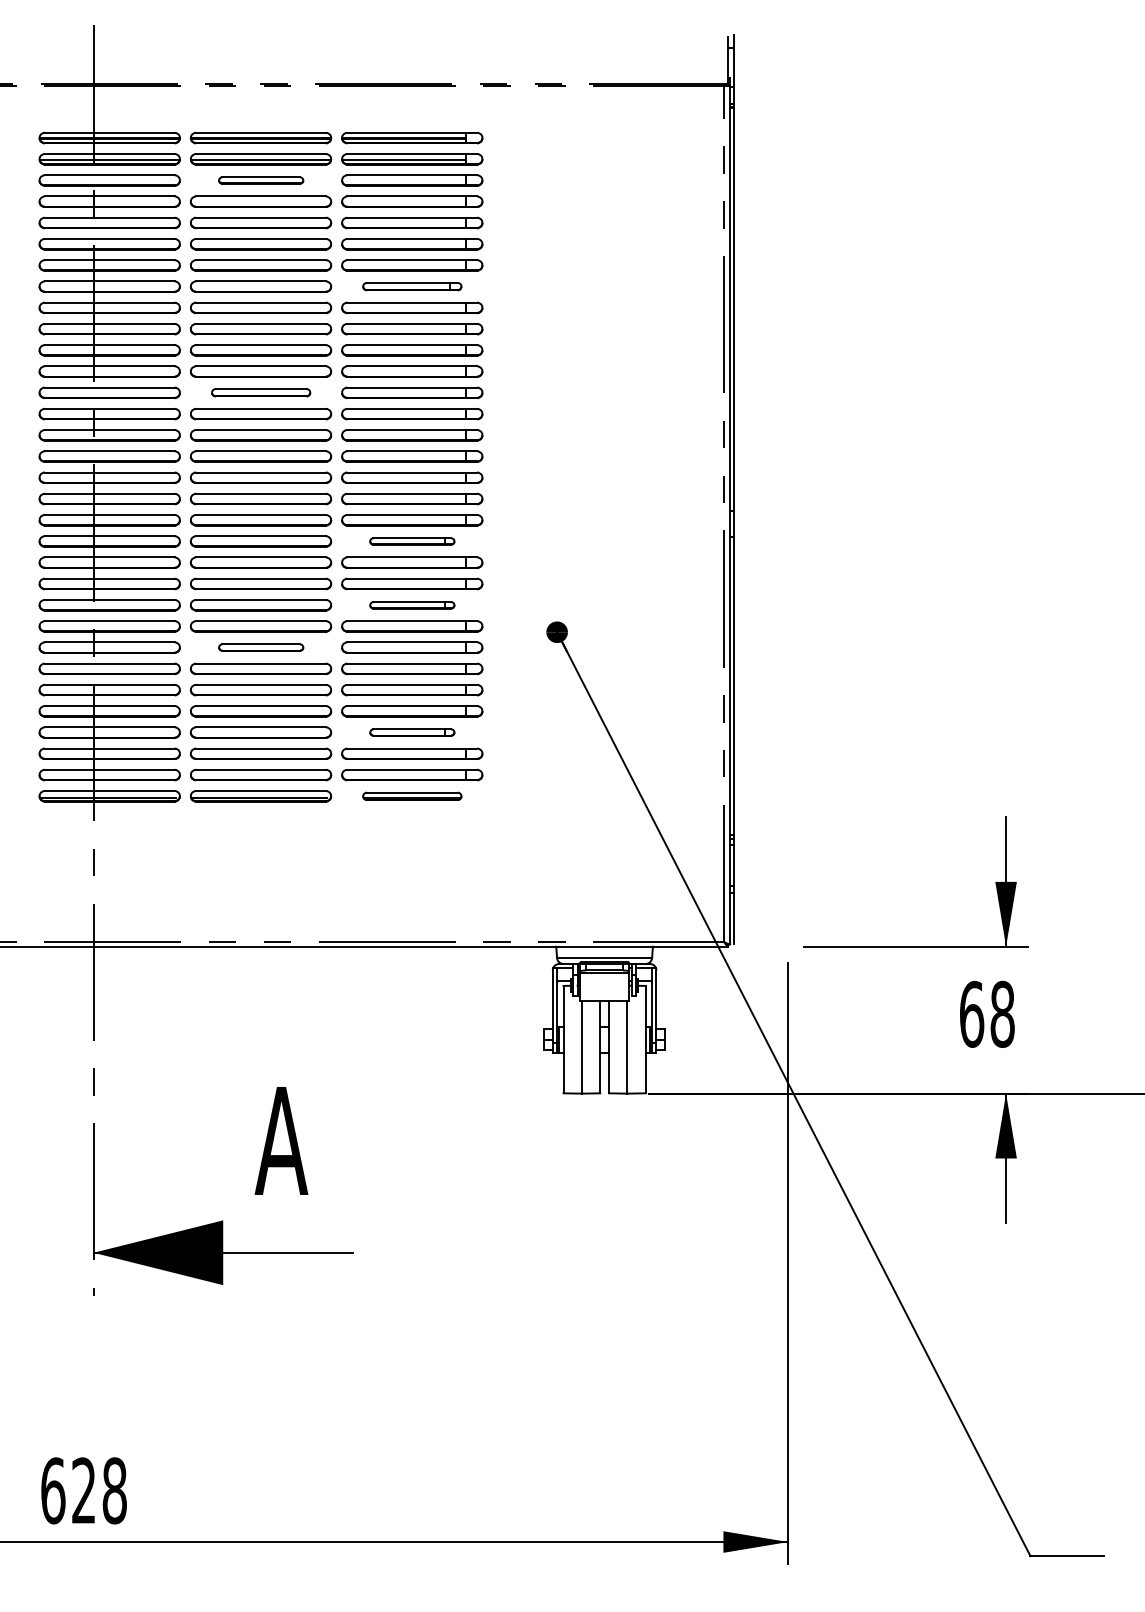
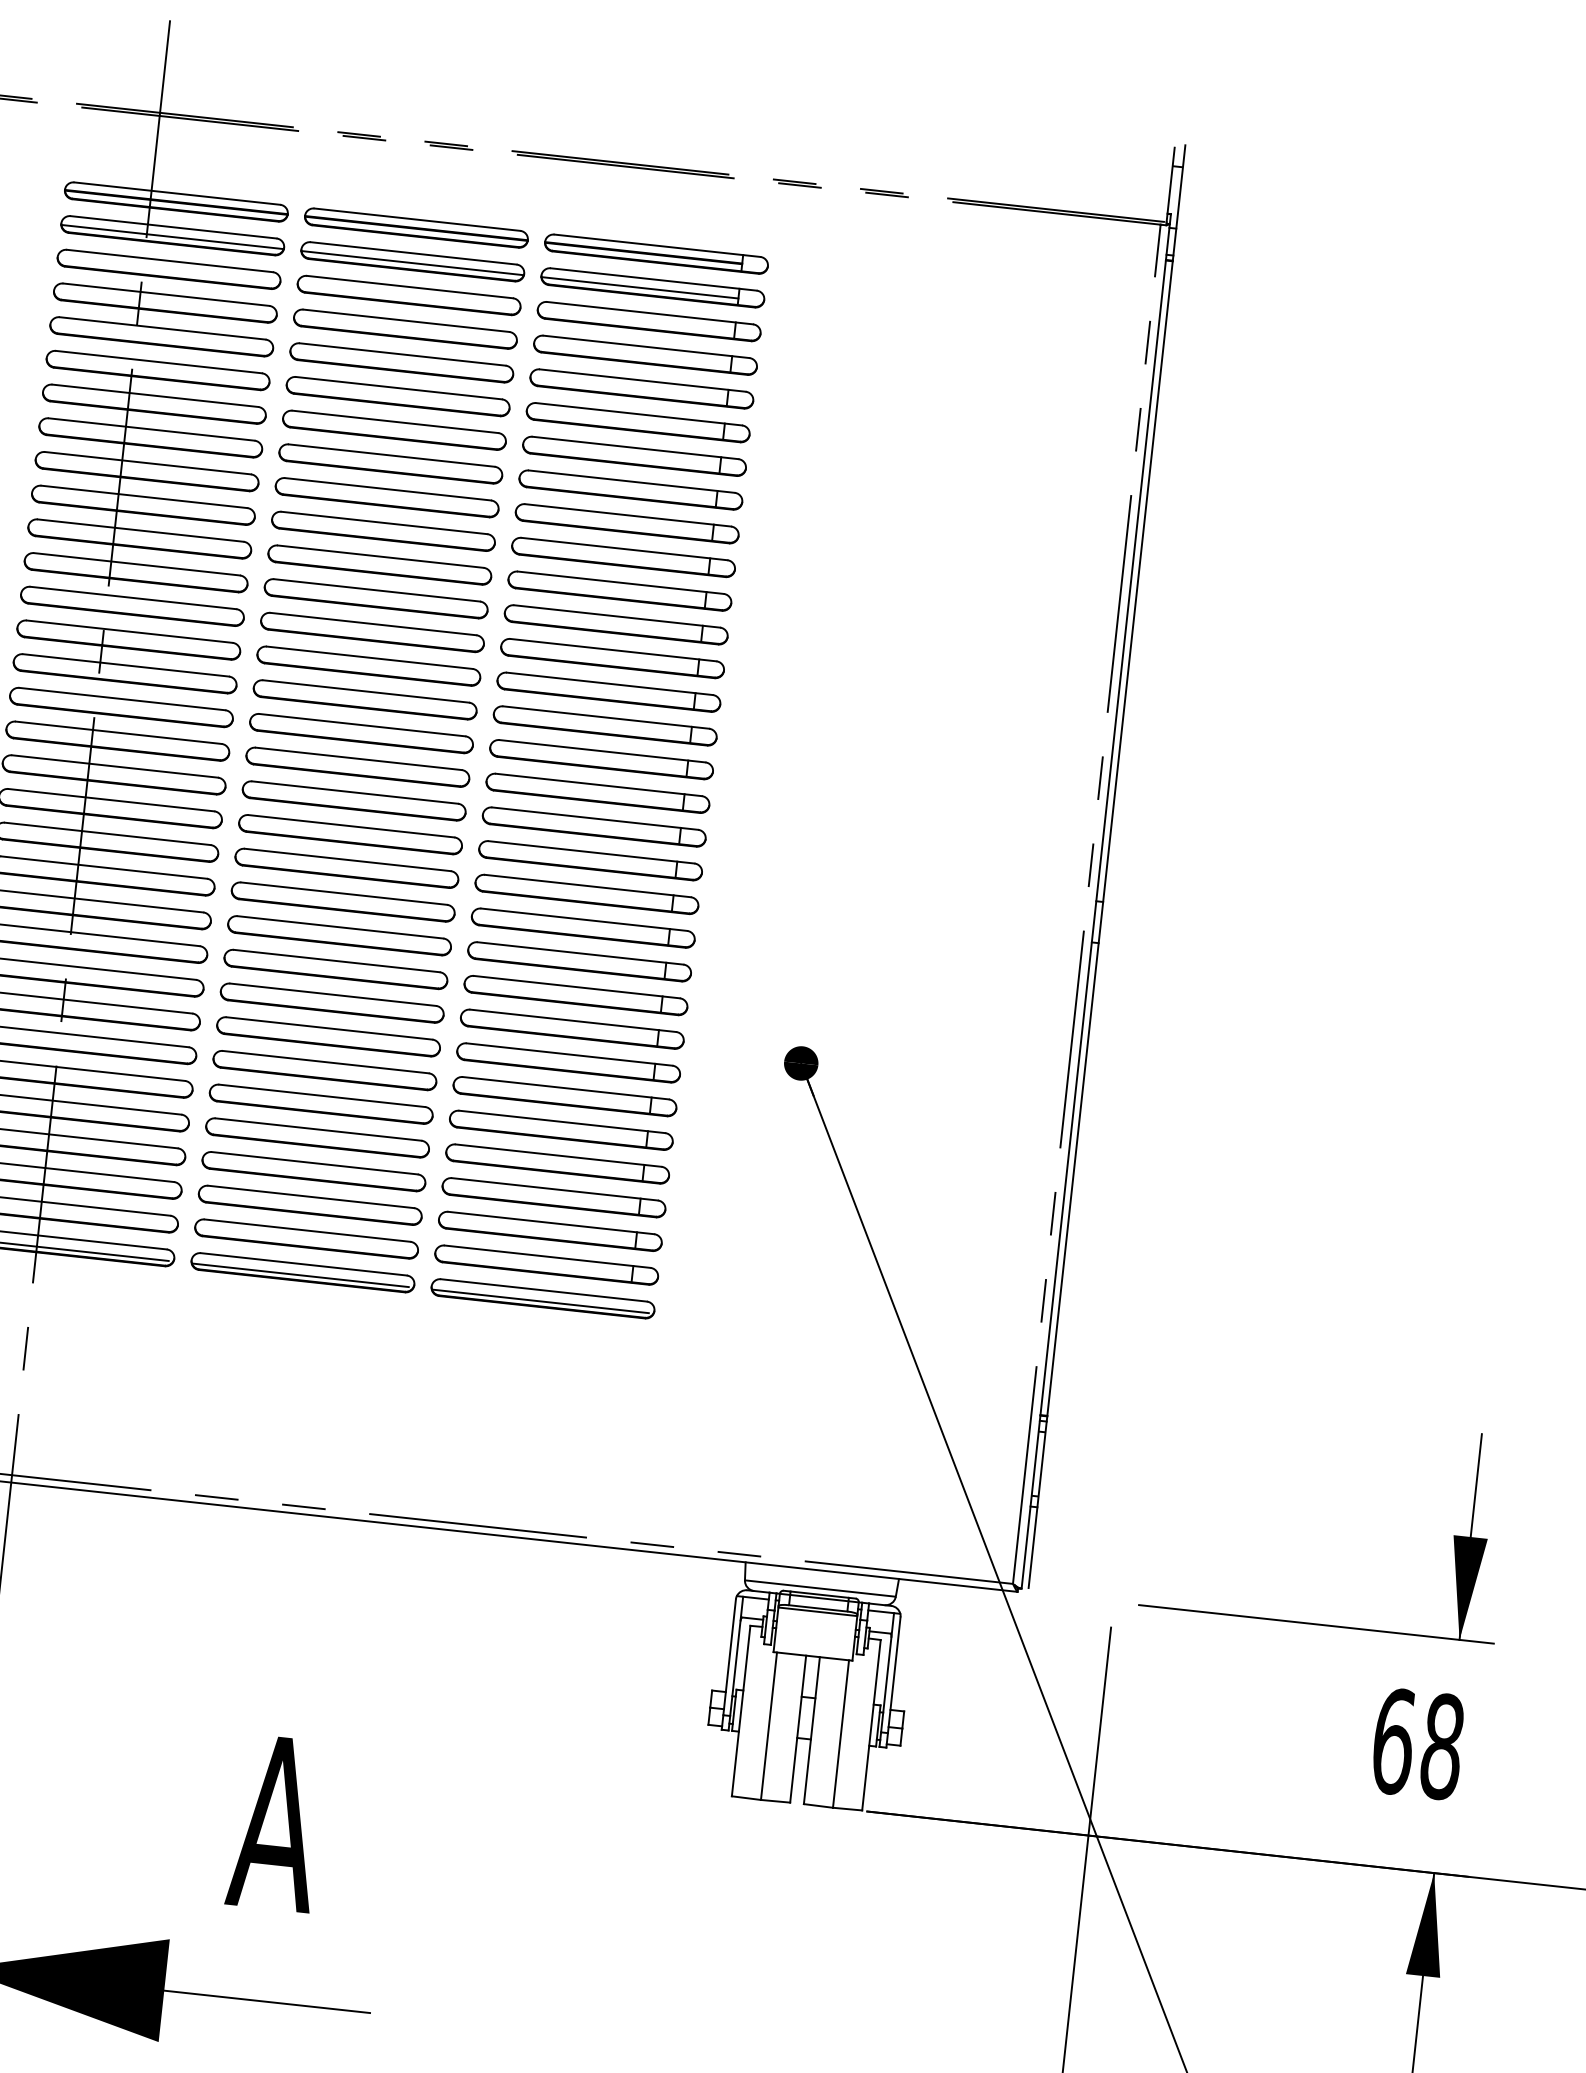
part: (261, 180) -> (409, 295), size x1.67
part: (412, 286) -> (631, 489), size x1.43
part: (261, 392) -> (373, 631), size x1.43
part: (412, 541) -> (587, 894), size x1.67
part: (412, 605) -> (576, 996), size x1.67
part: (261, 647) -> (329, 1036), size x1.67
part: (412, 732) -> (554, 1197), size x1.67
part: (412, 796) -> (543, 1299), size x1.43

